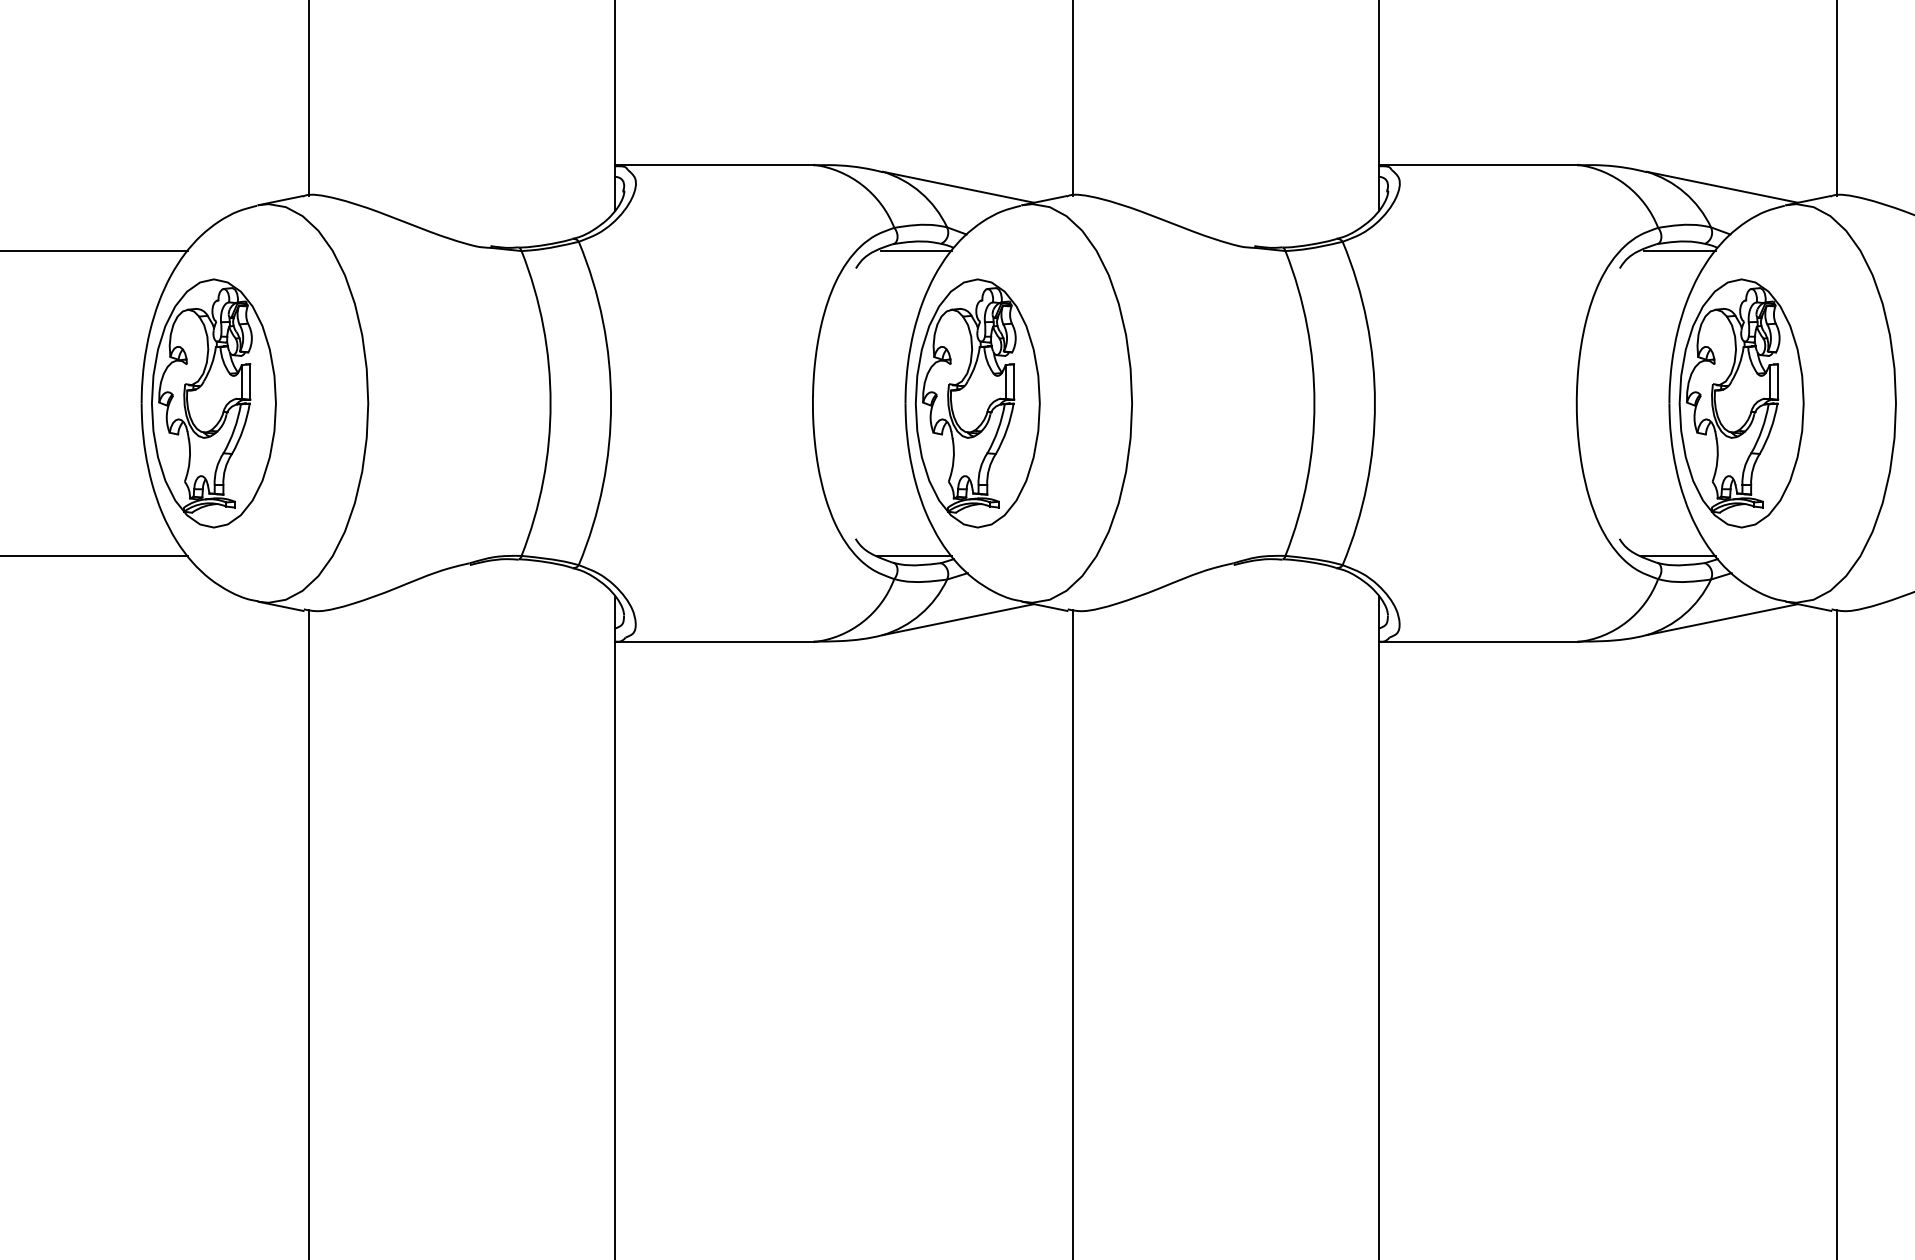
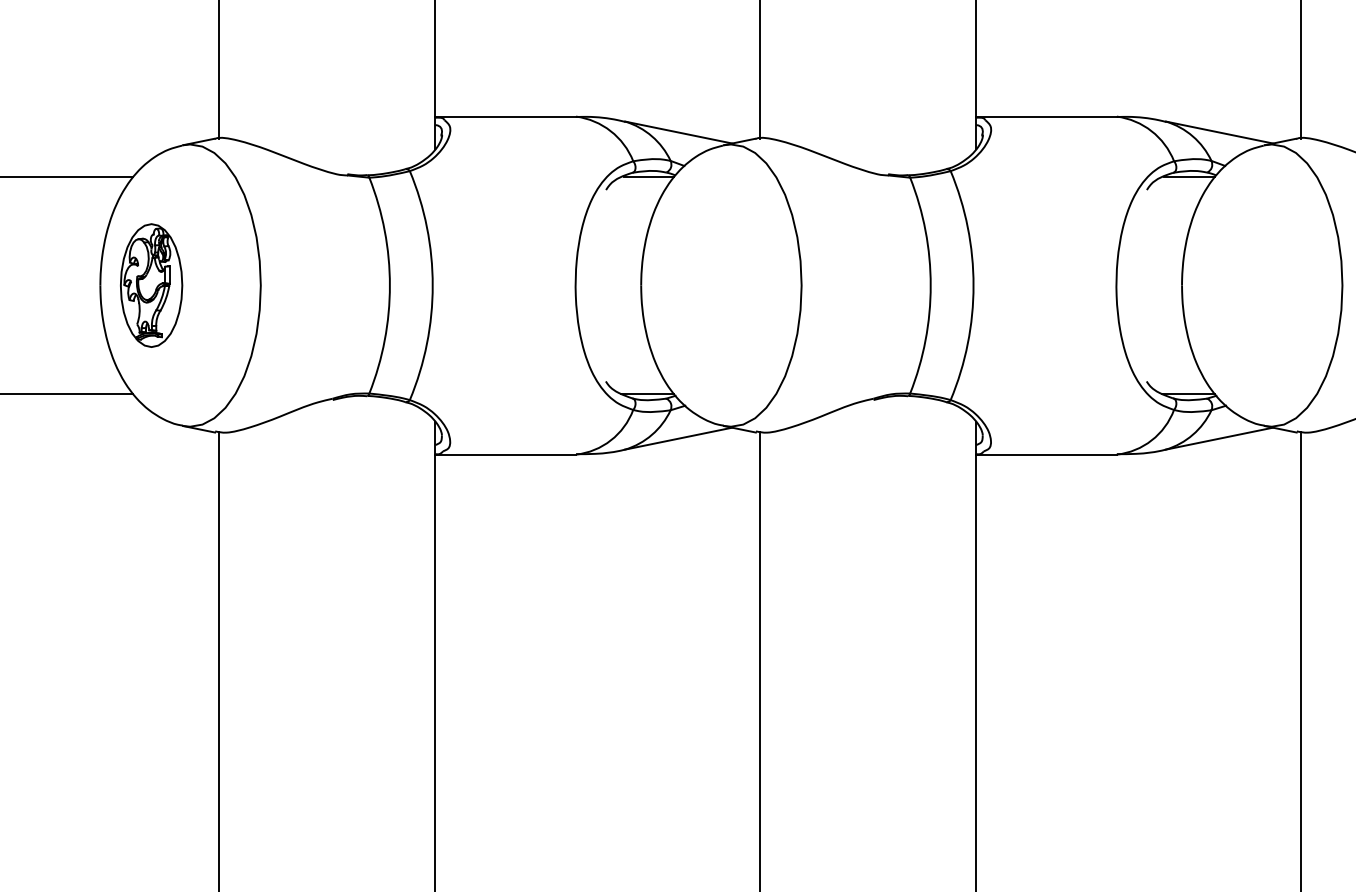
part: (213, 403) -> (151, 285), size x0.7
part: (977, 403) -> (692, 285), removed
part: (1741, 403) -> (1233, 285), removed

